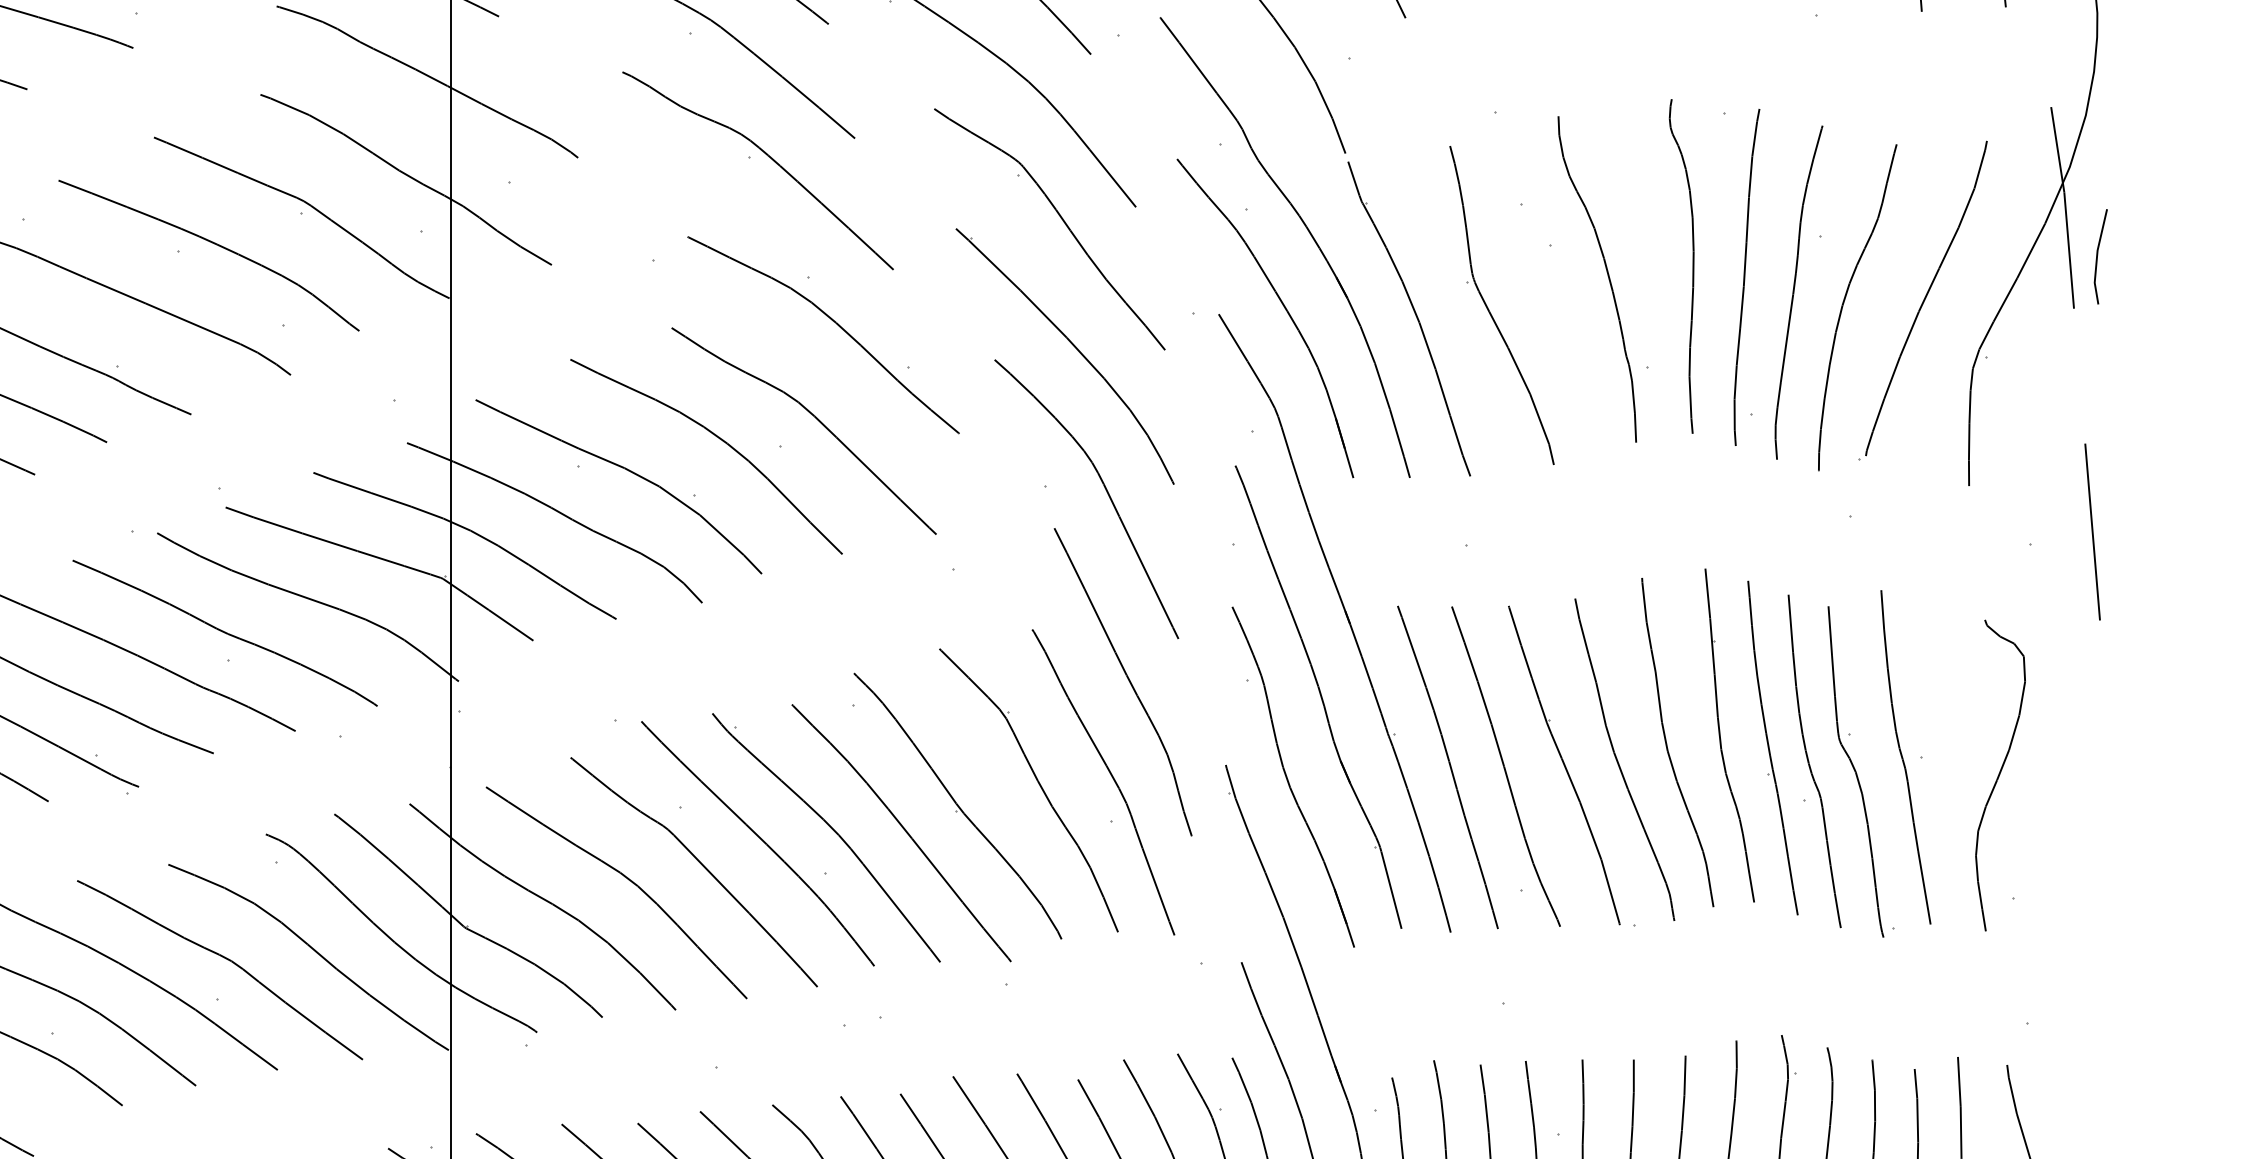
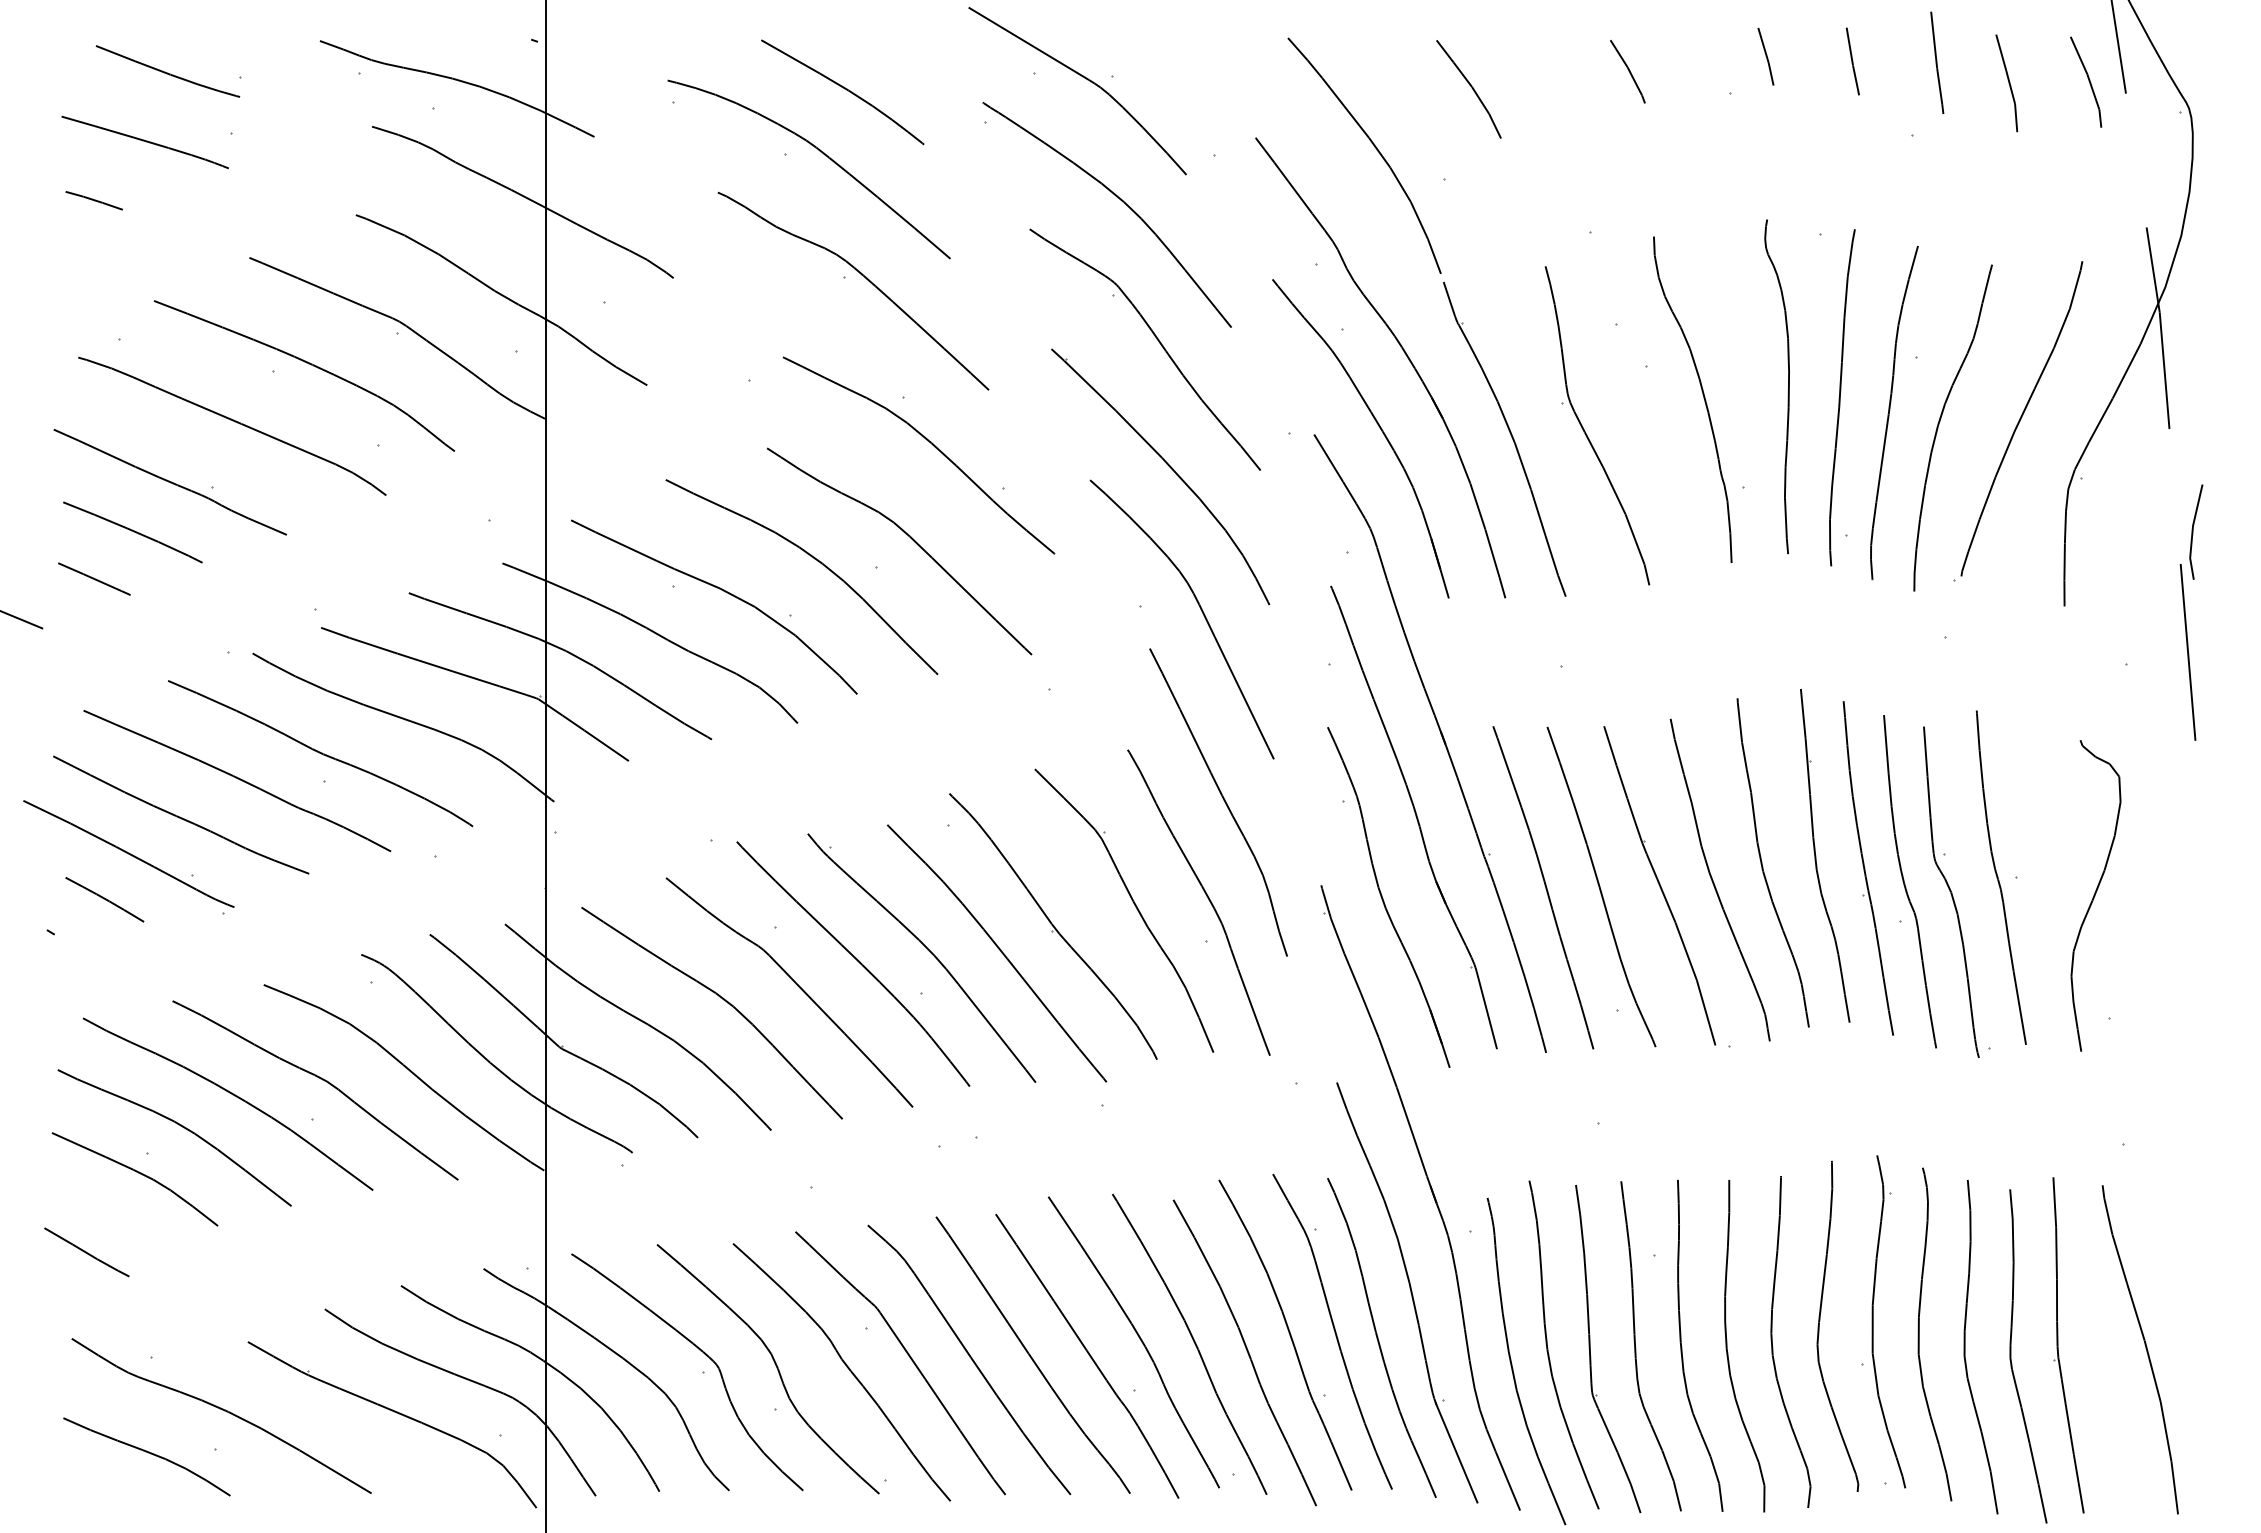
line: (2098, 256) -> (2193, 531), moved

